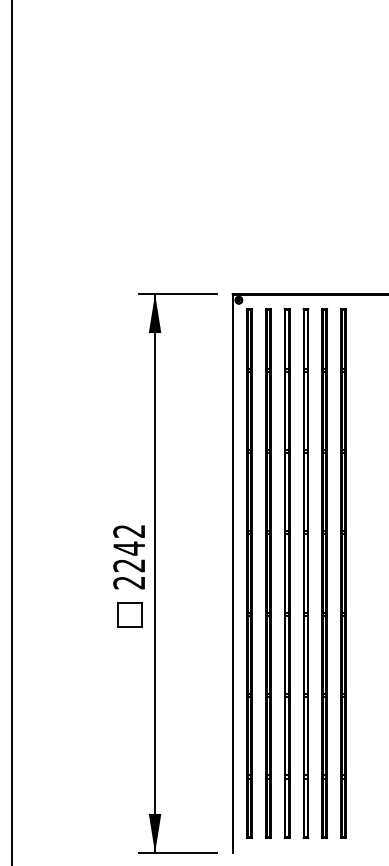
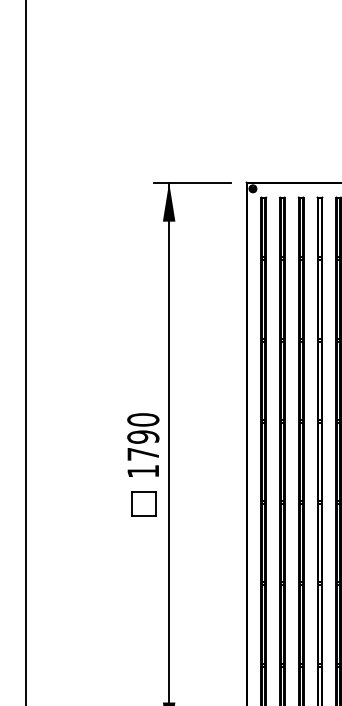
text: (129, 556) -> (143, 445), 2242 -> 1790

